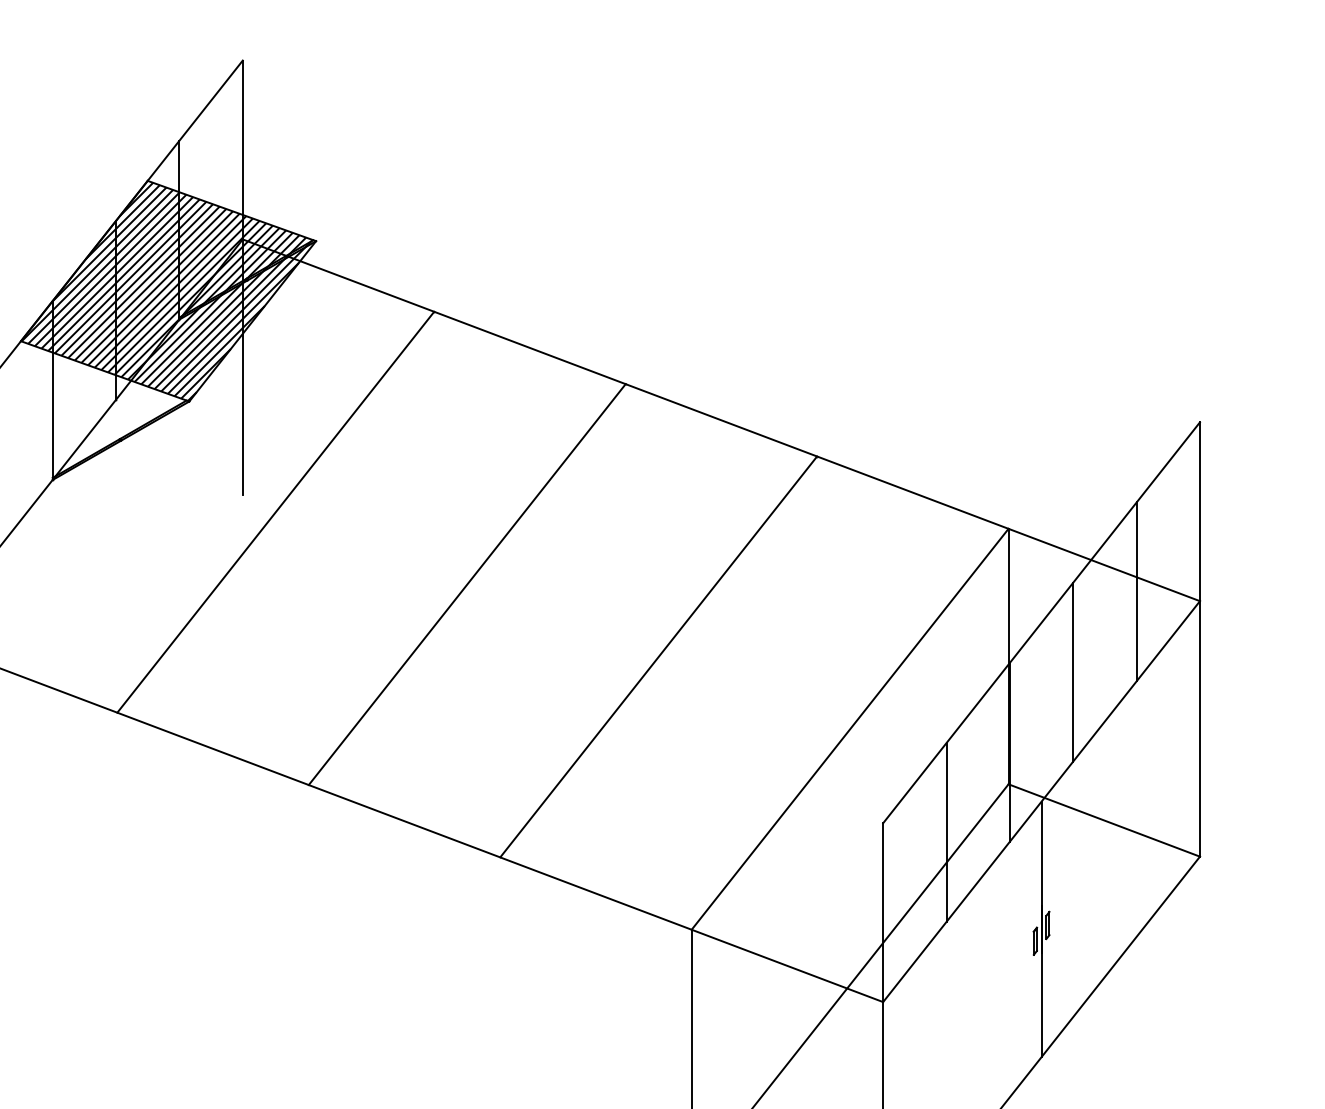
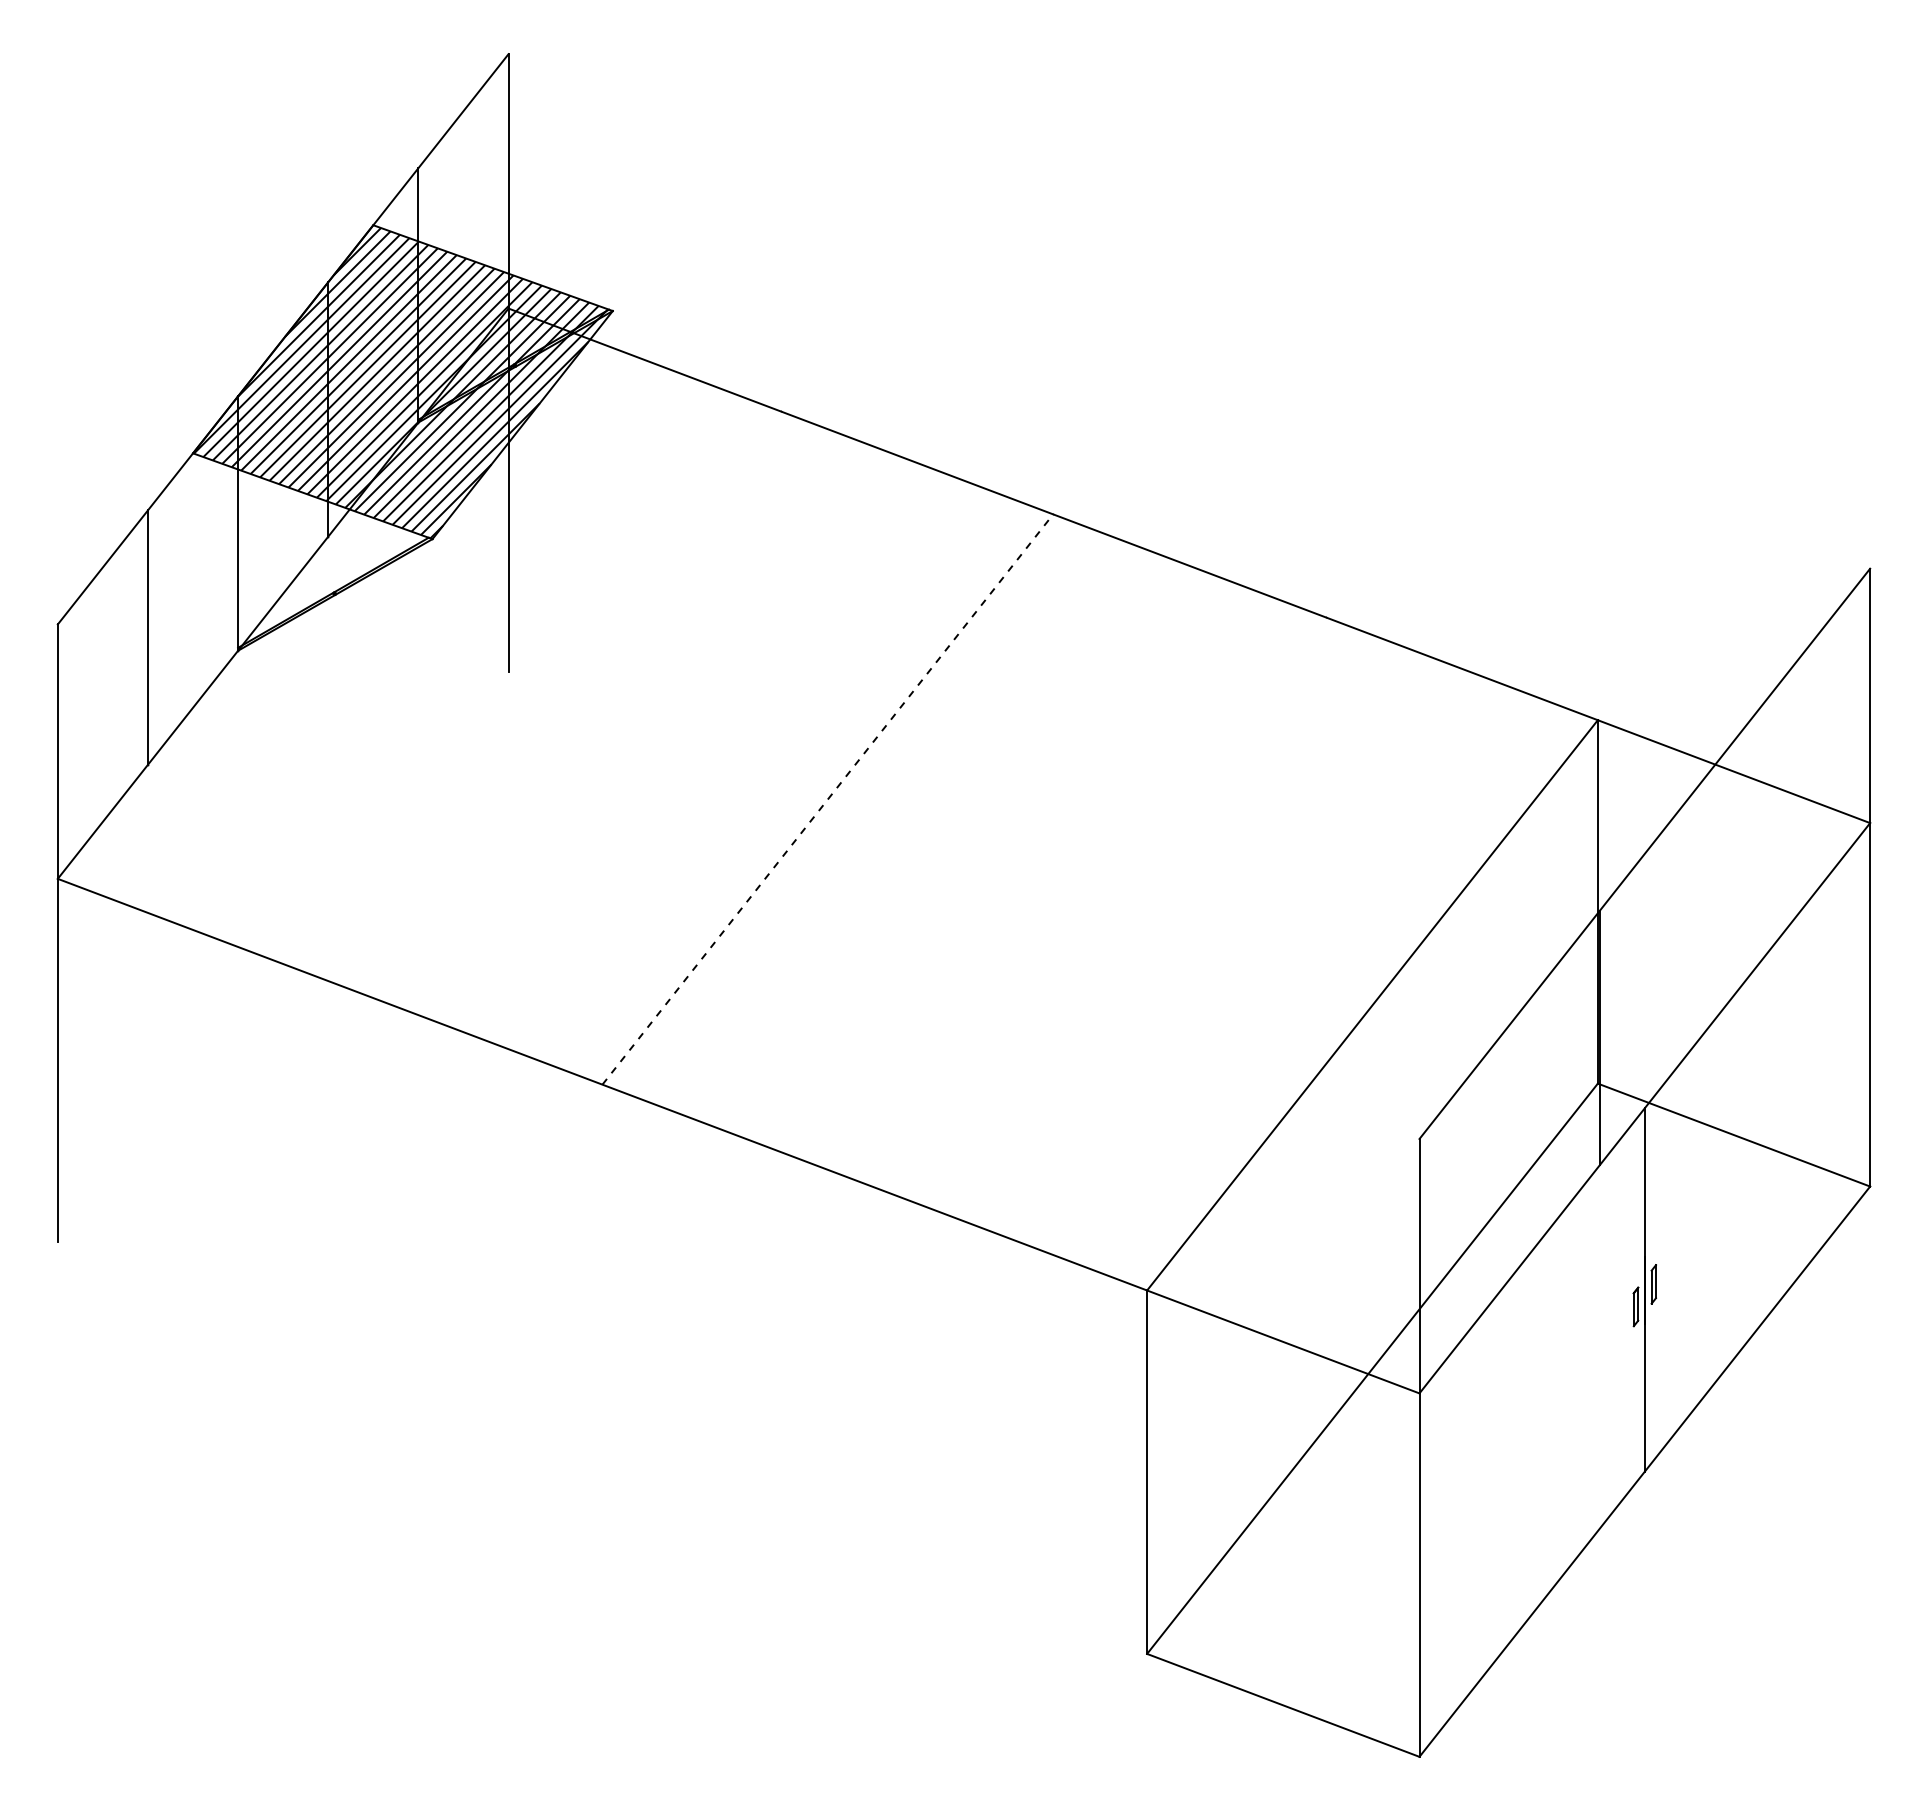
line: (275, 512) -> (555, 696), removed
line: (467, 584) -> (828, 799), solid -> dashed
line: (1136, 591) -> (1780, 809), removed
line: (658, 656) -> (1099, 902), removed
line: (1072, 671) -> (1689, 923), removed
line: (946, 832) -> (1509, 1151), removed

